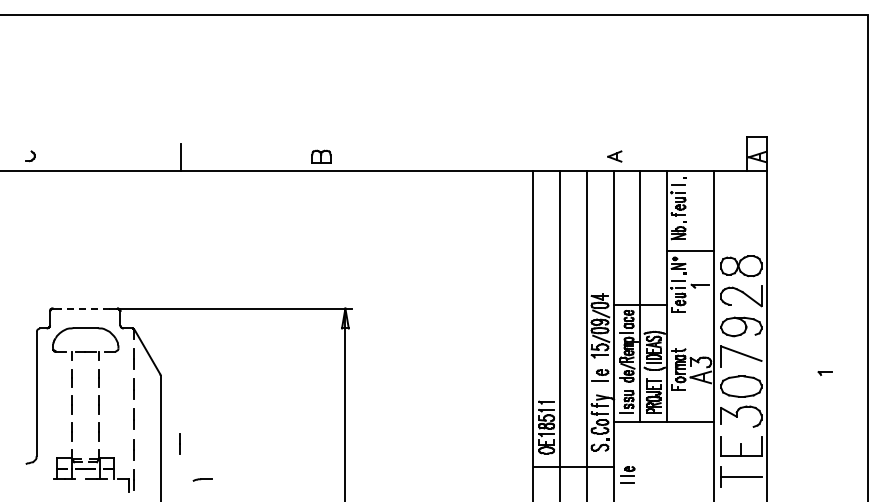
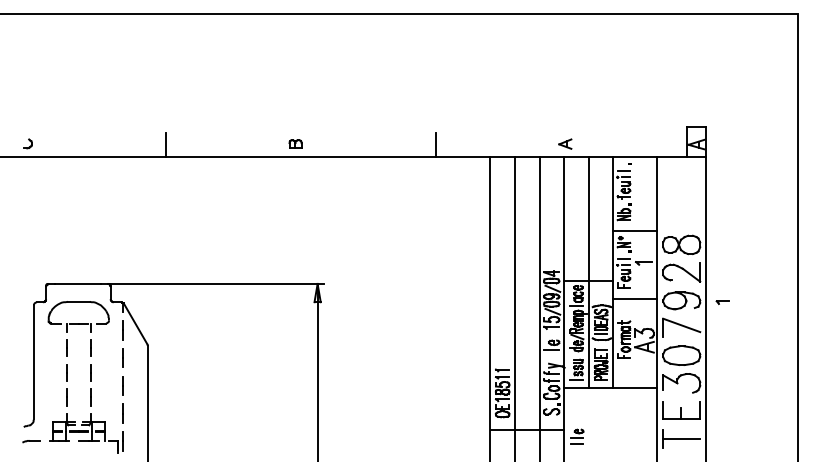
part: (321, 155) -> (295, 143), size x0.71
line: (473, 156) -> (435, 144), added
line: (85, 308) -> (78, 283), dashed -> solid
line: (690, 324) -> (634, 298), added
part: (824, 373) -> (722, 302), moved
line: (178, 442) -> (164, 407), removed
part: (202, 479) -> (31, 441), moved

